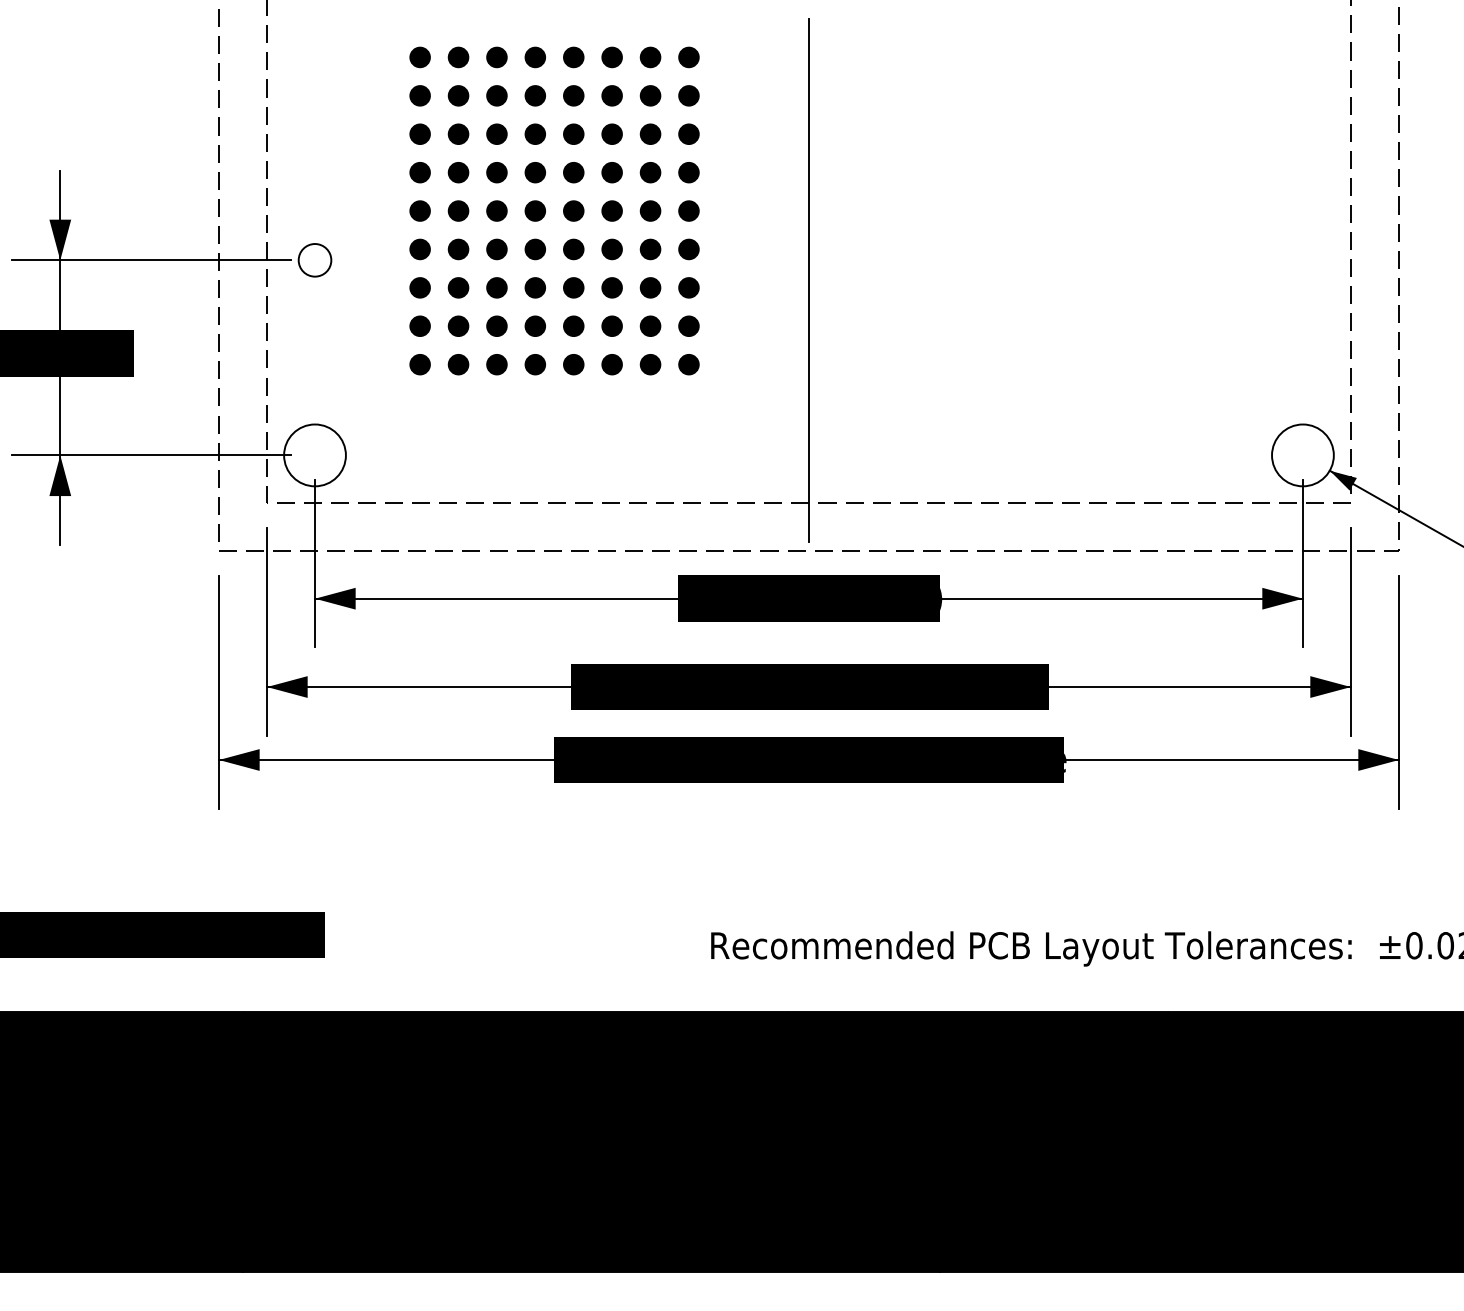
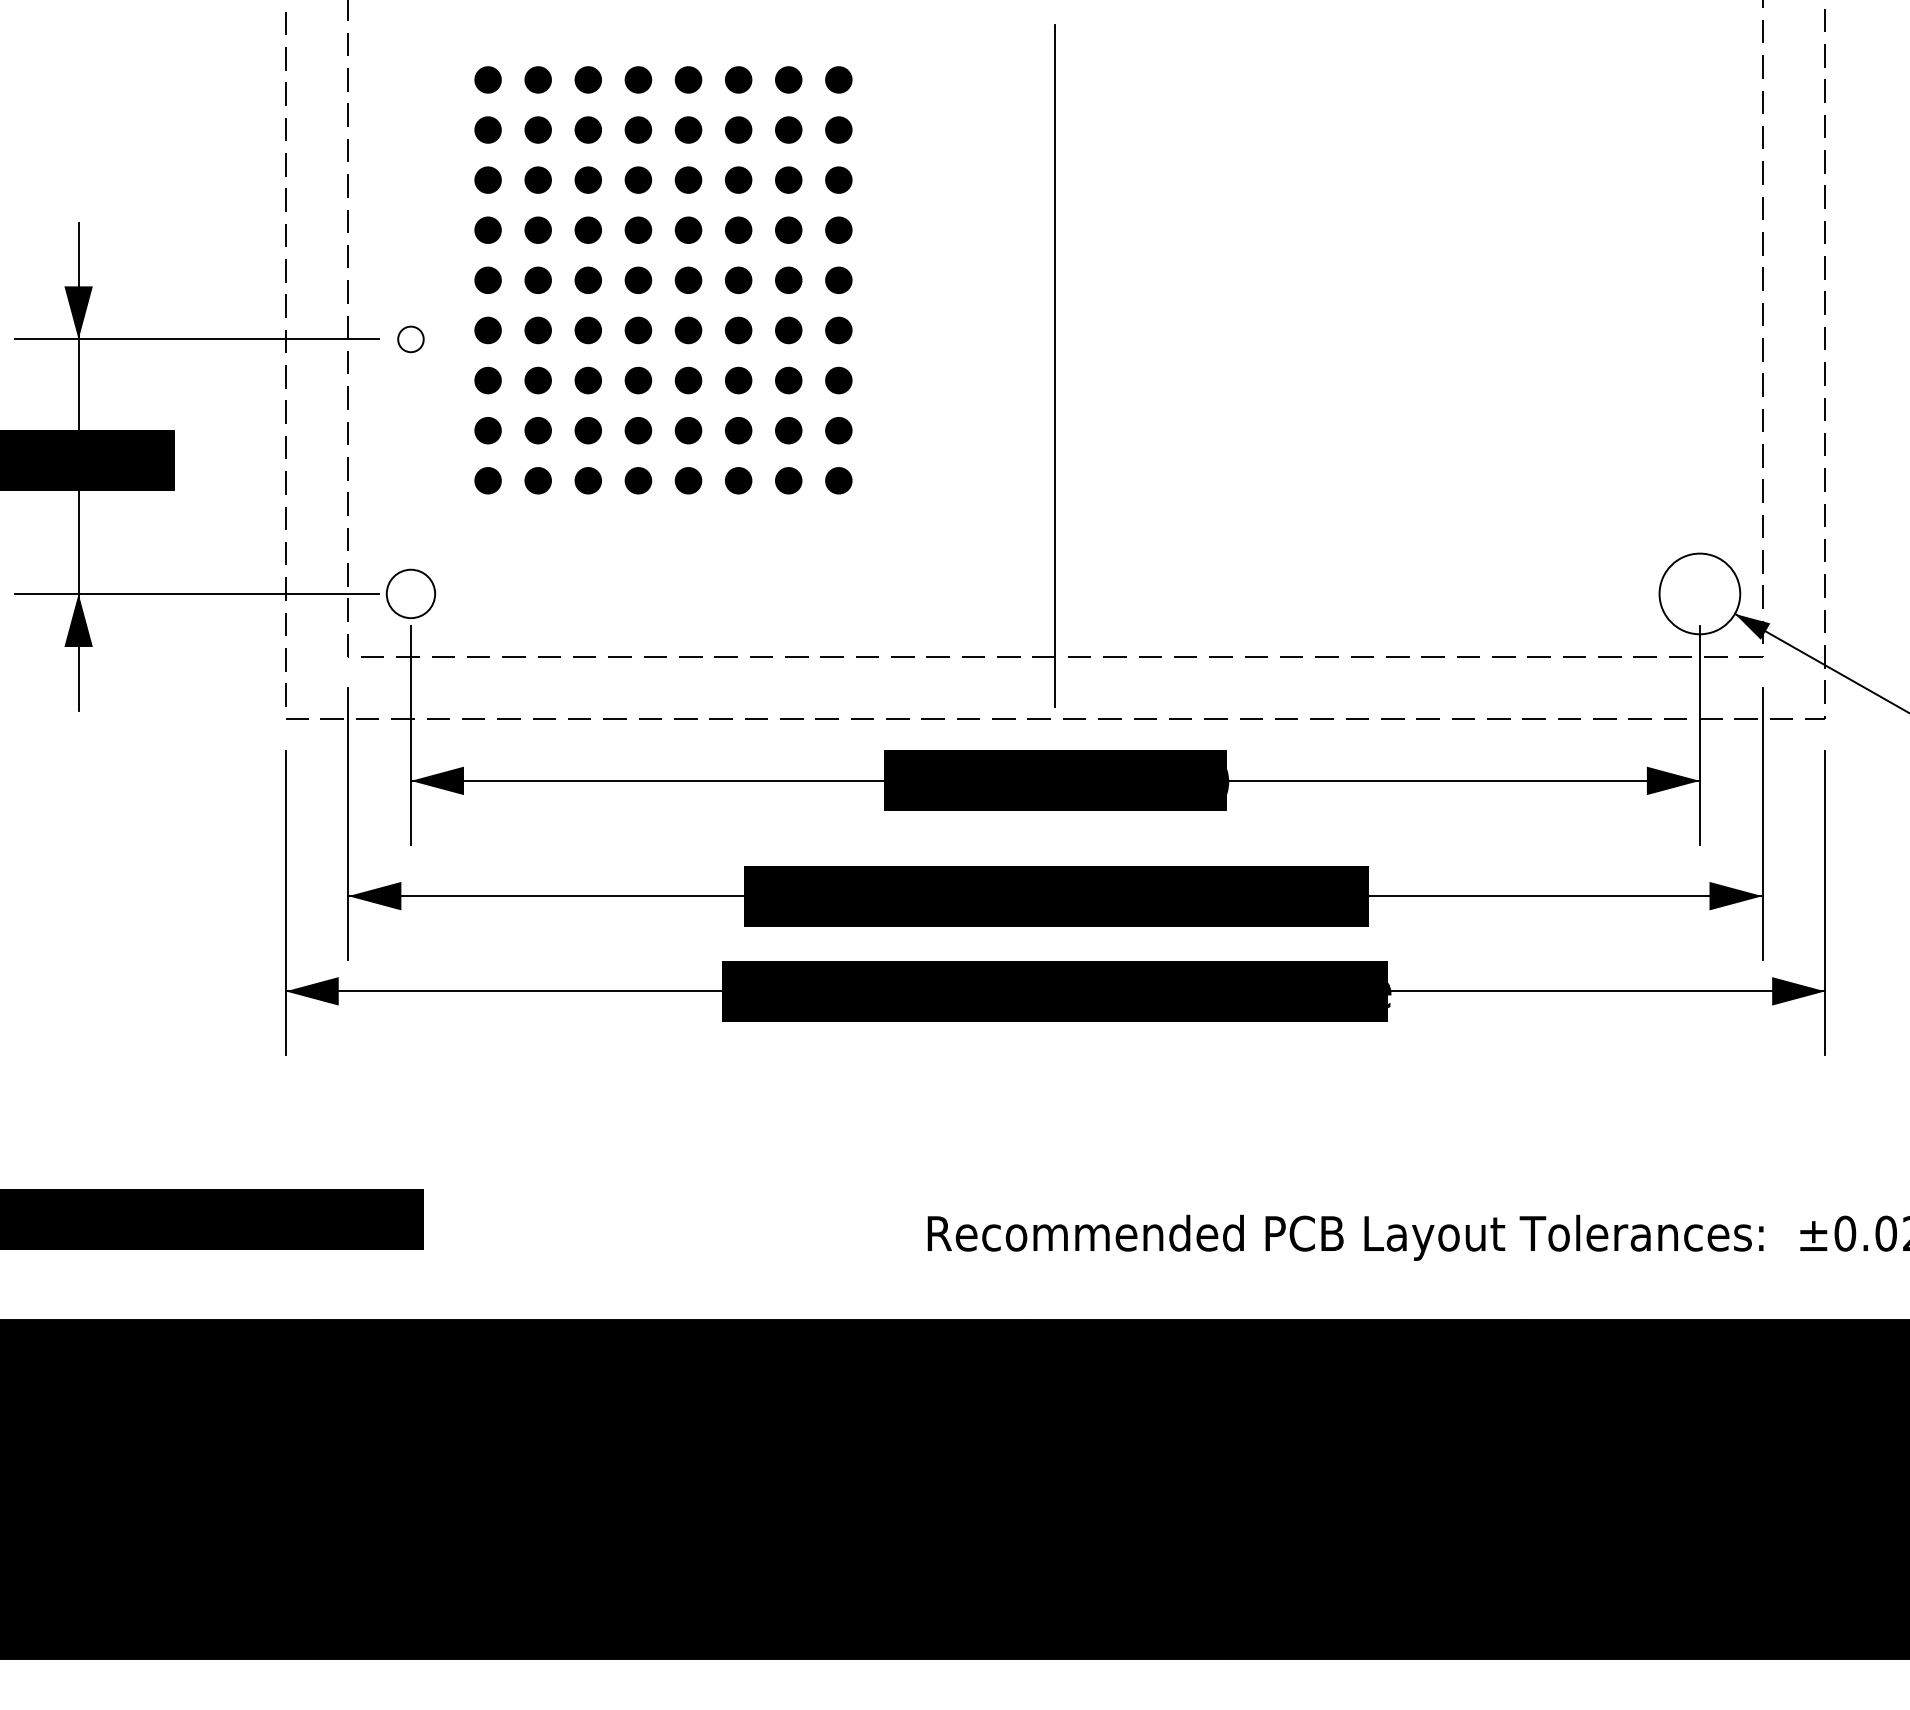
part: (545, 210) -> (651, 279), moved
circle: (314, 260) -> (410, 339), size x0.6
circle: (314, 455) -> (410, 594), size x0.6

